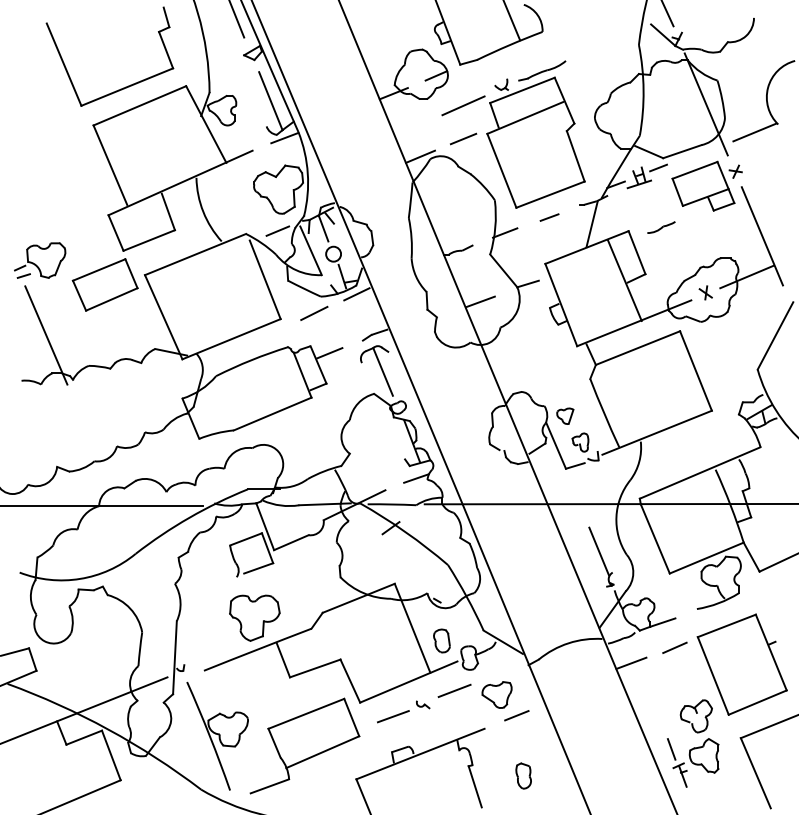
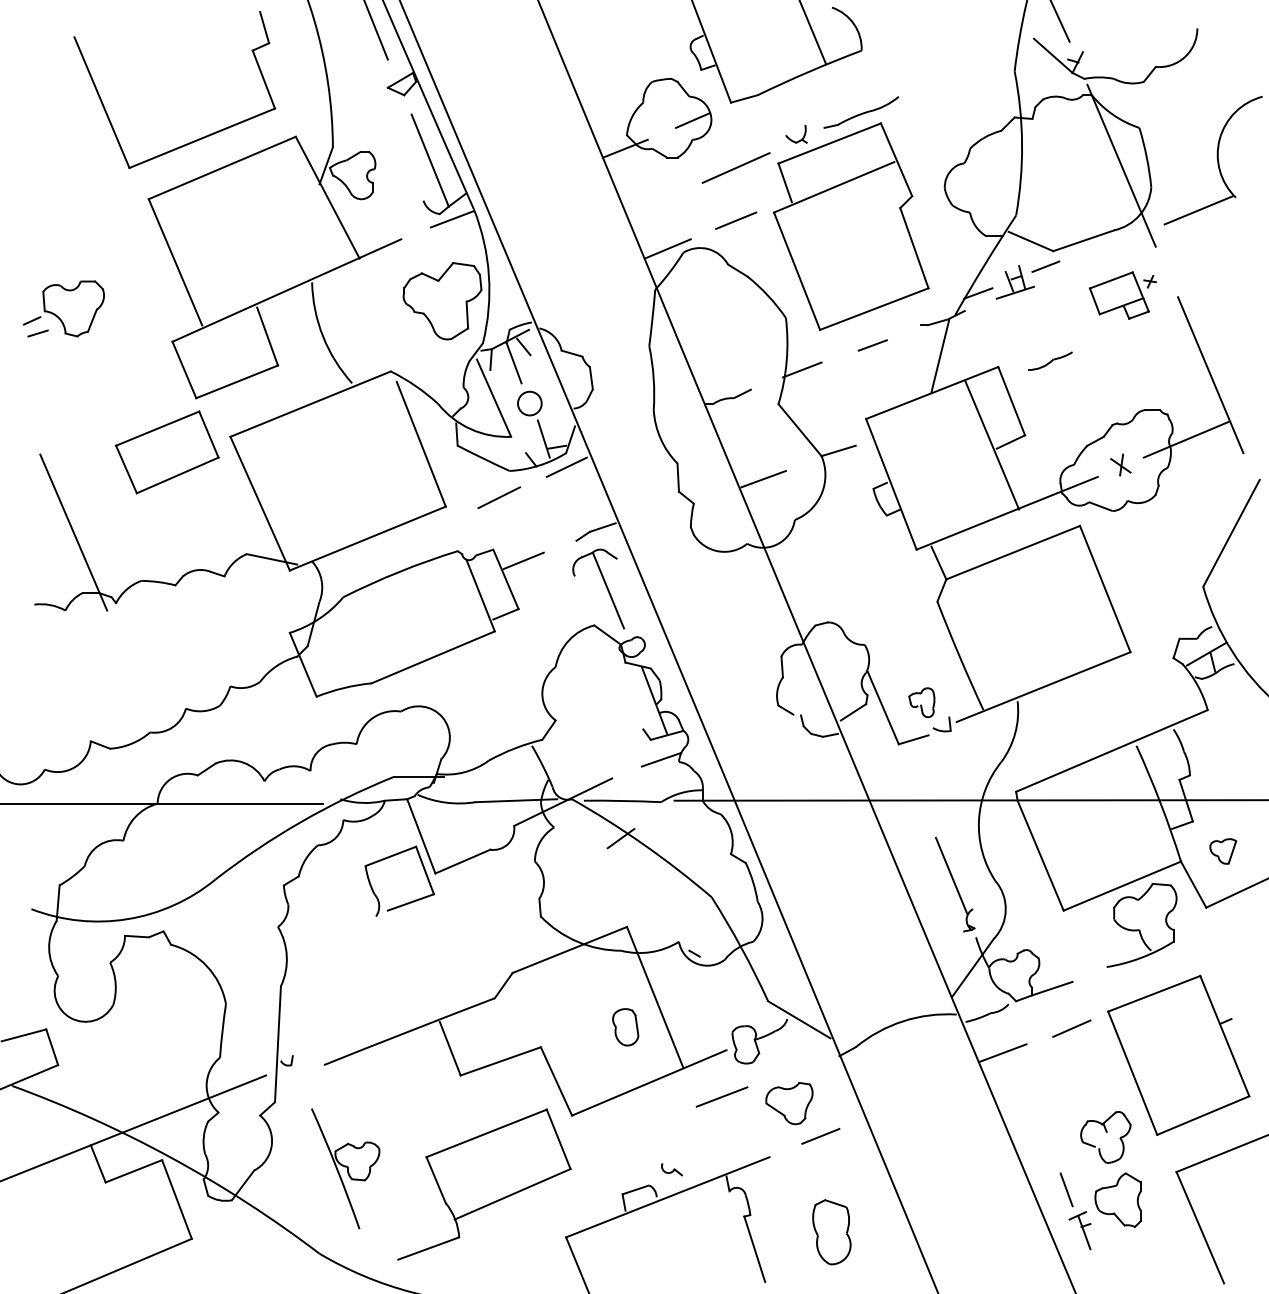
part: (706, 185) -> (1121, 294), size x0.6
line: (277, 230) -> (440, 365), removed
part: (40, 260) -> (64, 308), moved
part: (565, 415) -> (1223, 850), moved
part: (254, 617) -> (404, 980), removed
part: (441, 640) -> (624, 1026), moved
part: (423, 704) -> (672, 1169), moved
line: (392, 716) -> (623, 1137), removed
part: (217, 735) -> (345, 1167), size x0.7
part: (523, 775) -> (831, 1231), size x1.6

